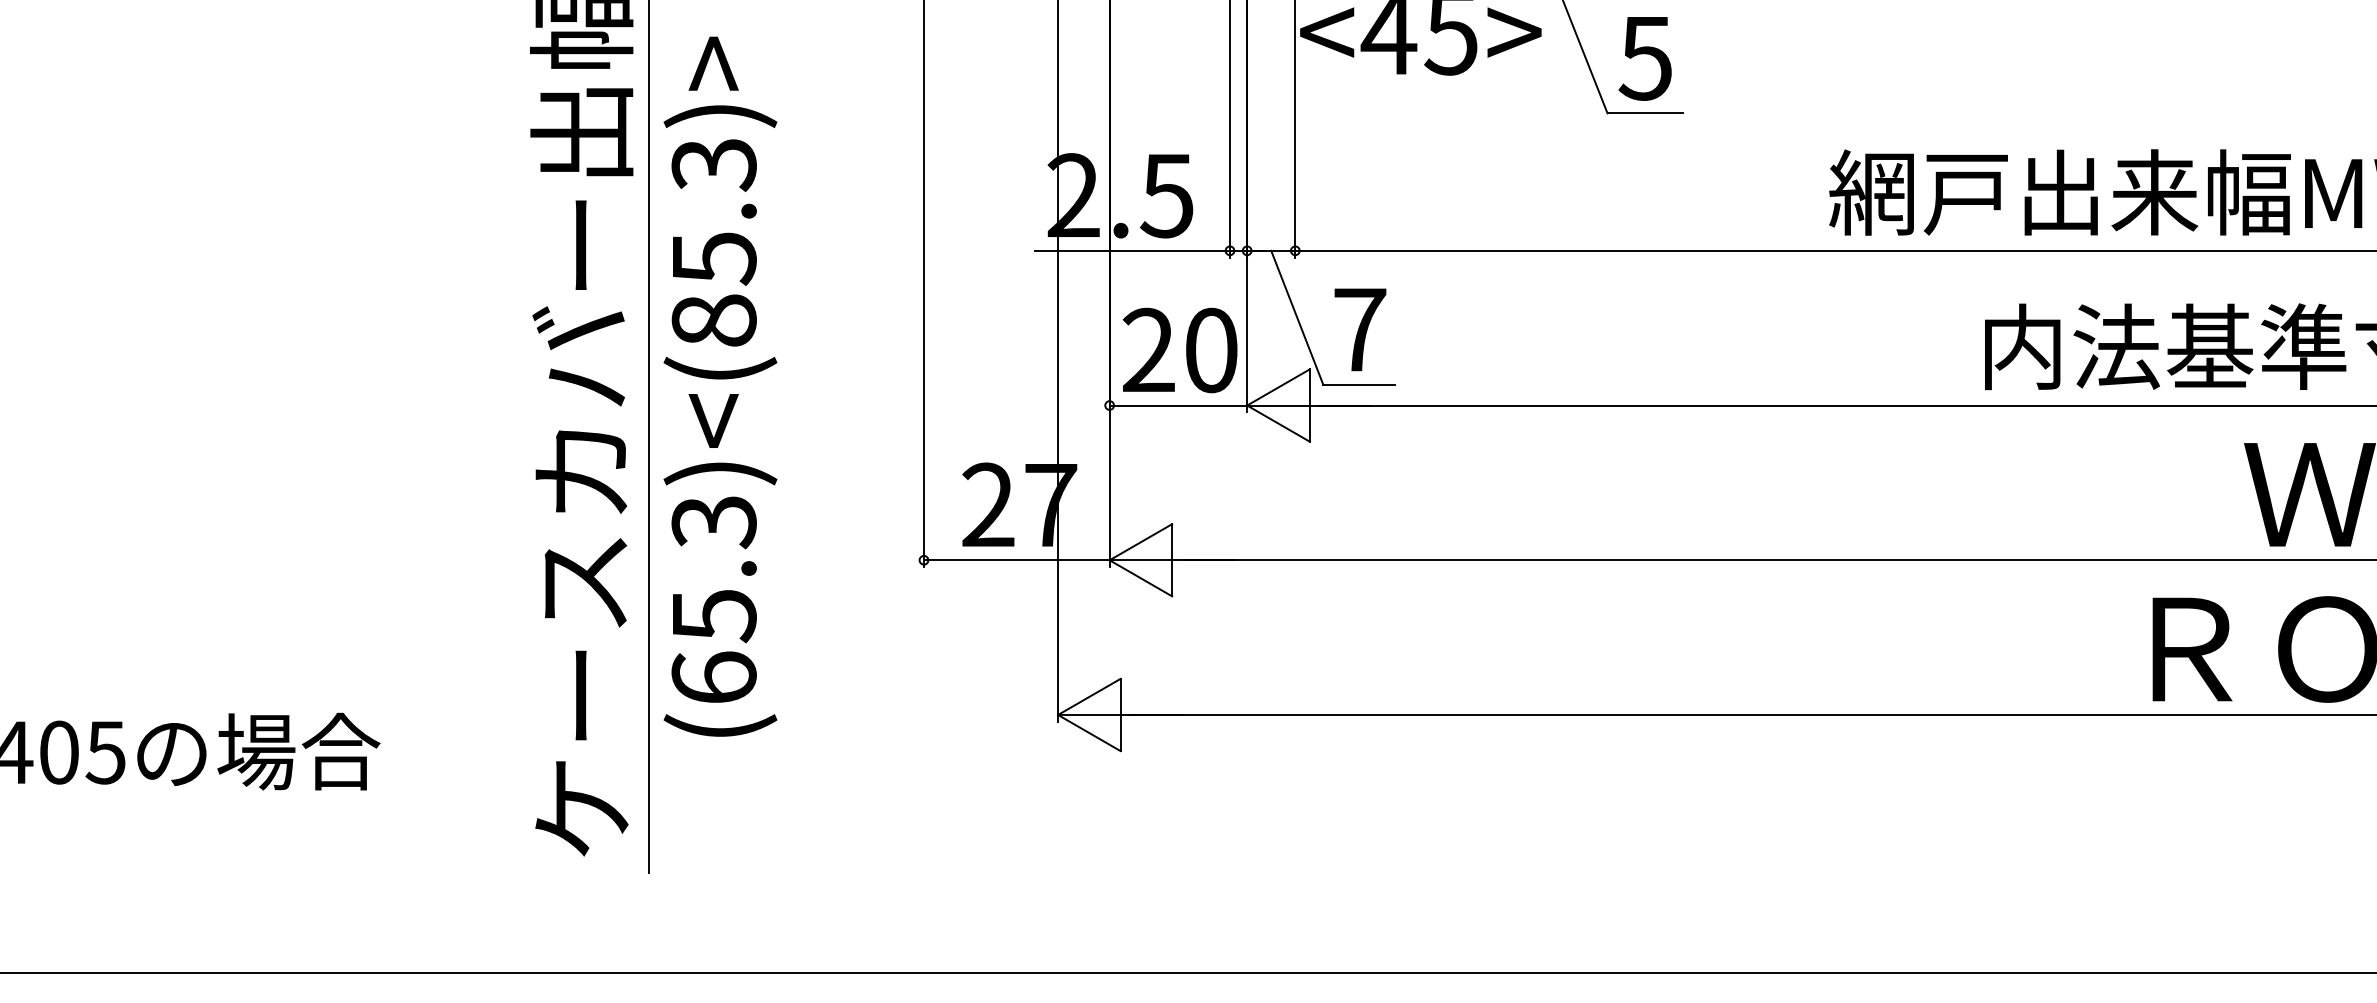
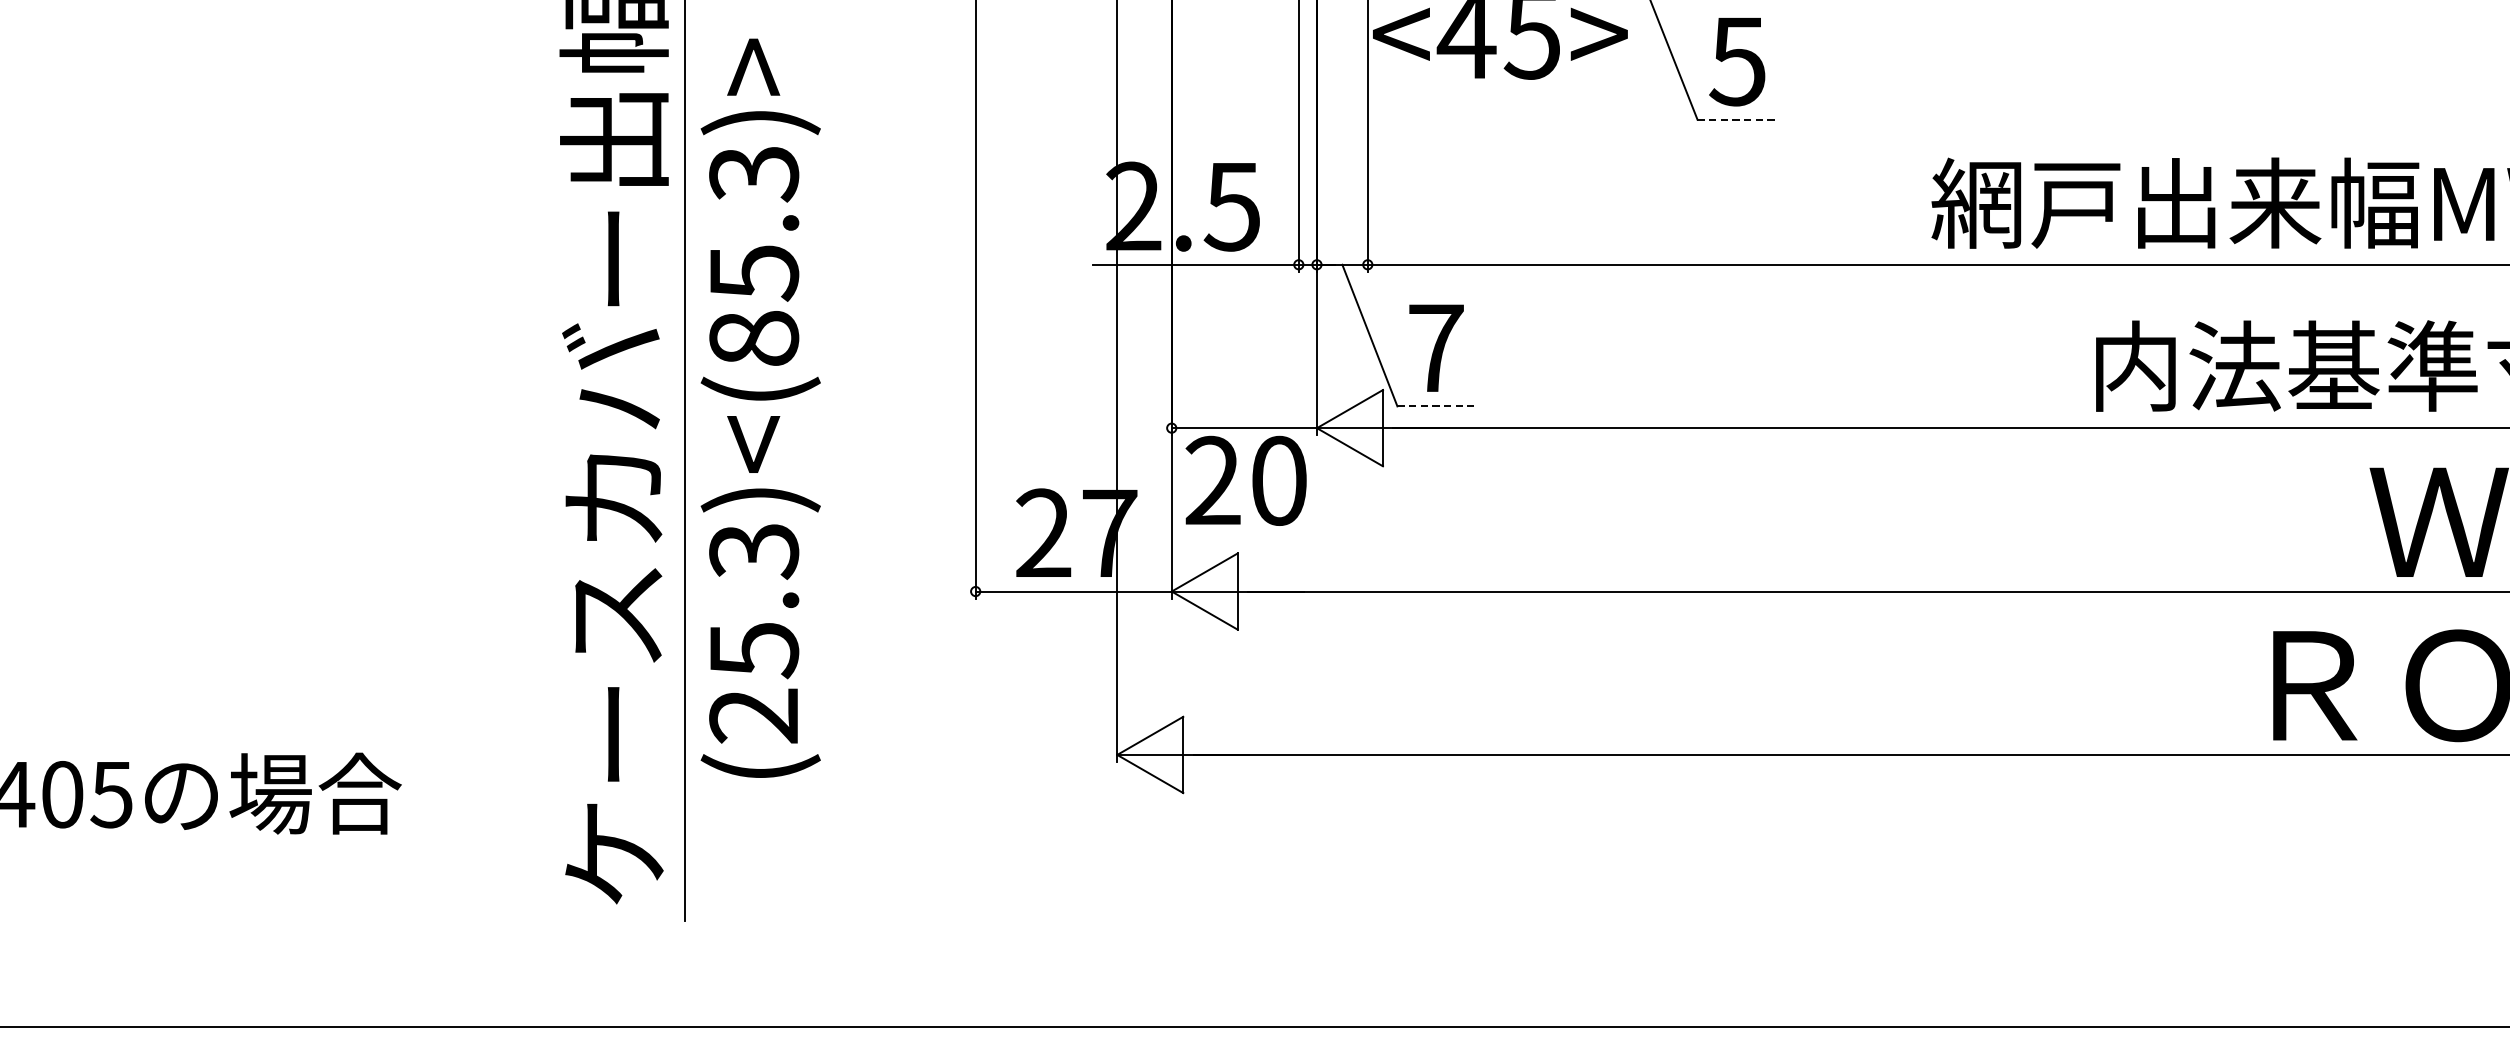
line: (1645, 113) -> (1737, 119), solid -> dashed
text: (1179, 350) -> (1245, 480), moved
line: (1359, 384) -> (1435, 405), solid -> dashed
text: (713, 677) -> (753, 715), (65.3)<(85.3)> -> (25.3)<(85.3)>

